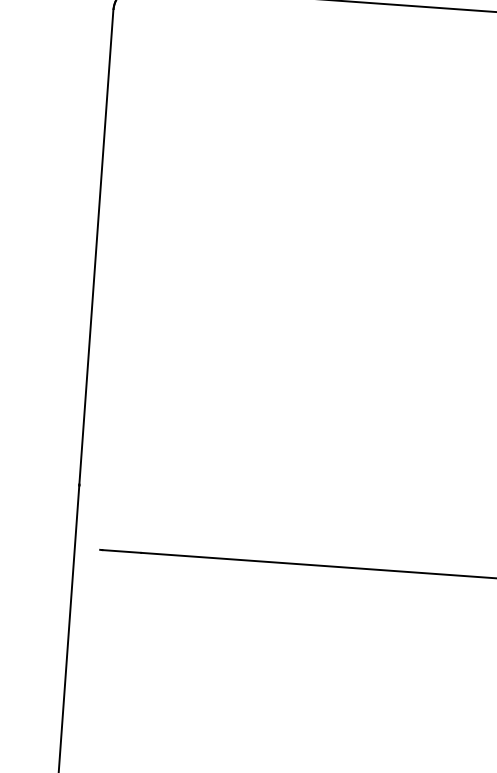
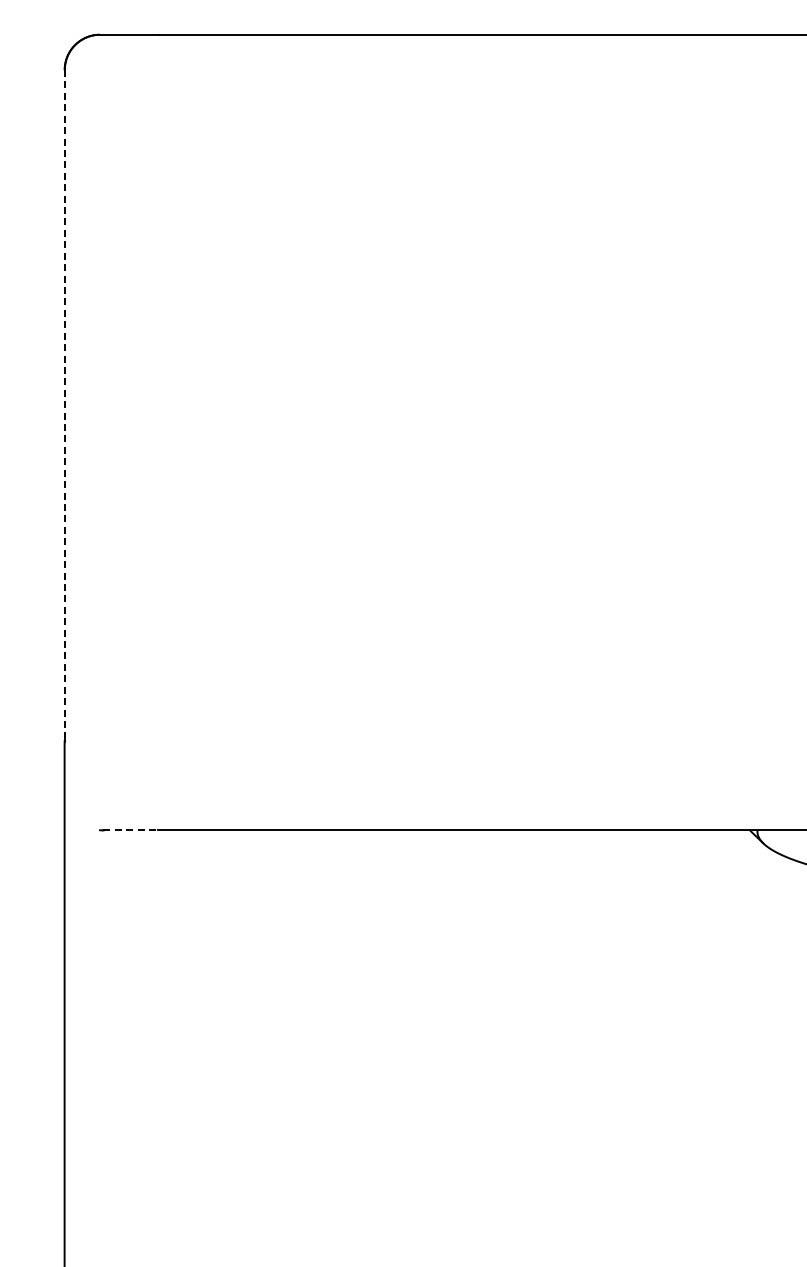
line: (96, 247) -> (64, 405), solid -> dashed
line: (121, 551) -> (130, 830), solid -> dashed

